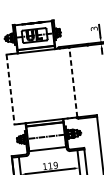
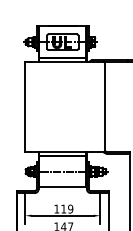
line: (73, 82) -> (104, 106), dashed -> solid
line: (10, 89) -> (24, 106), dashed -> solid

